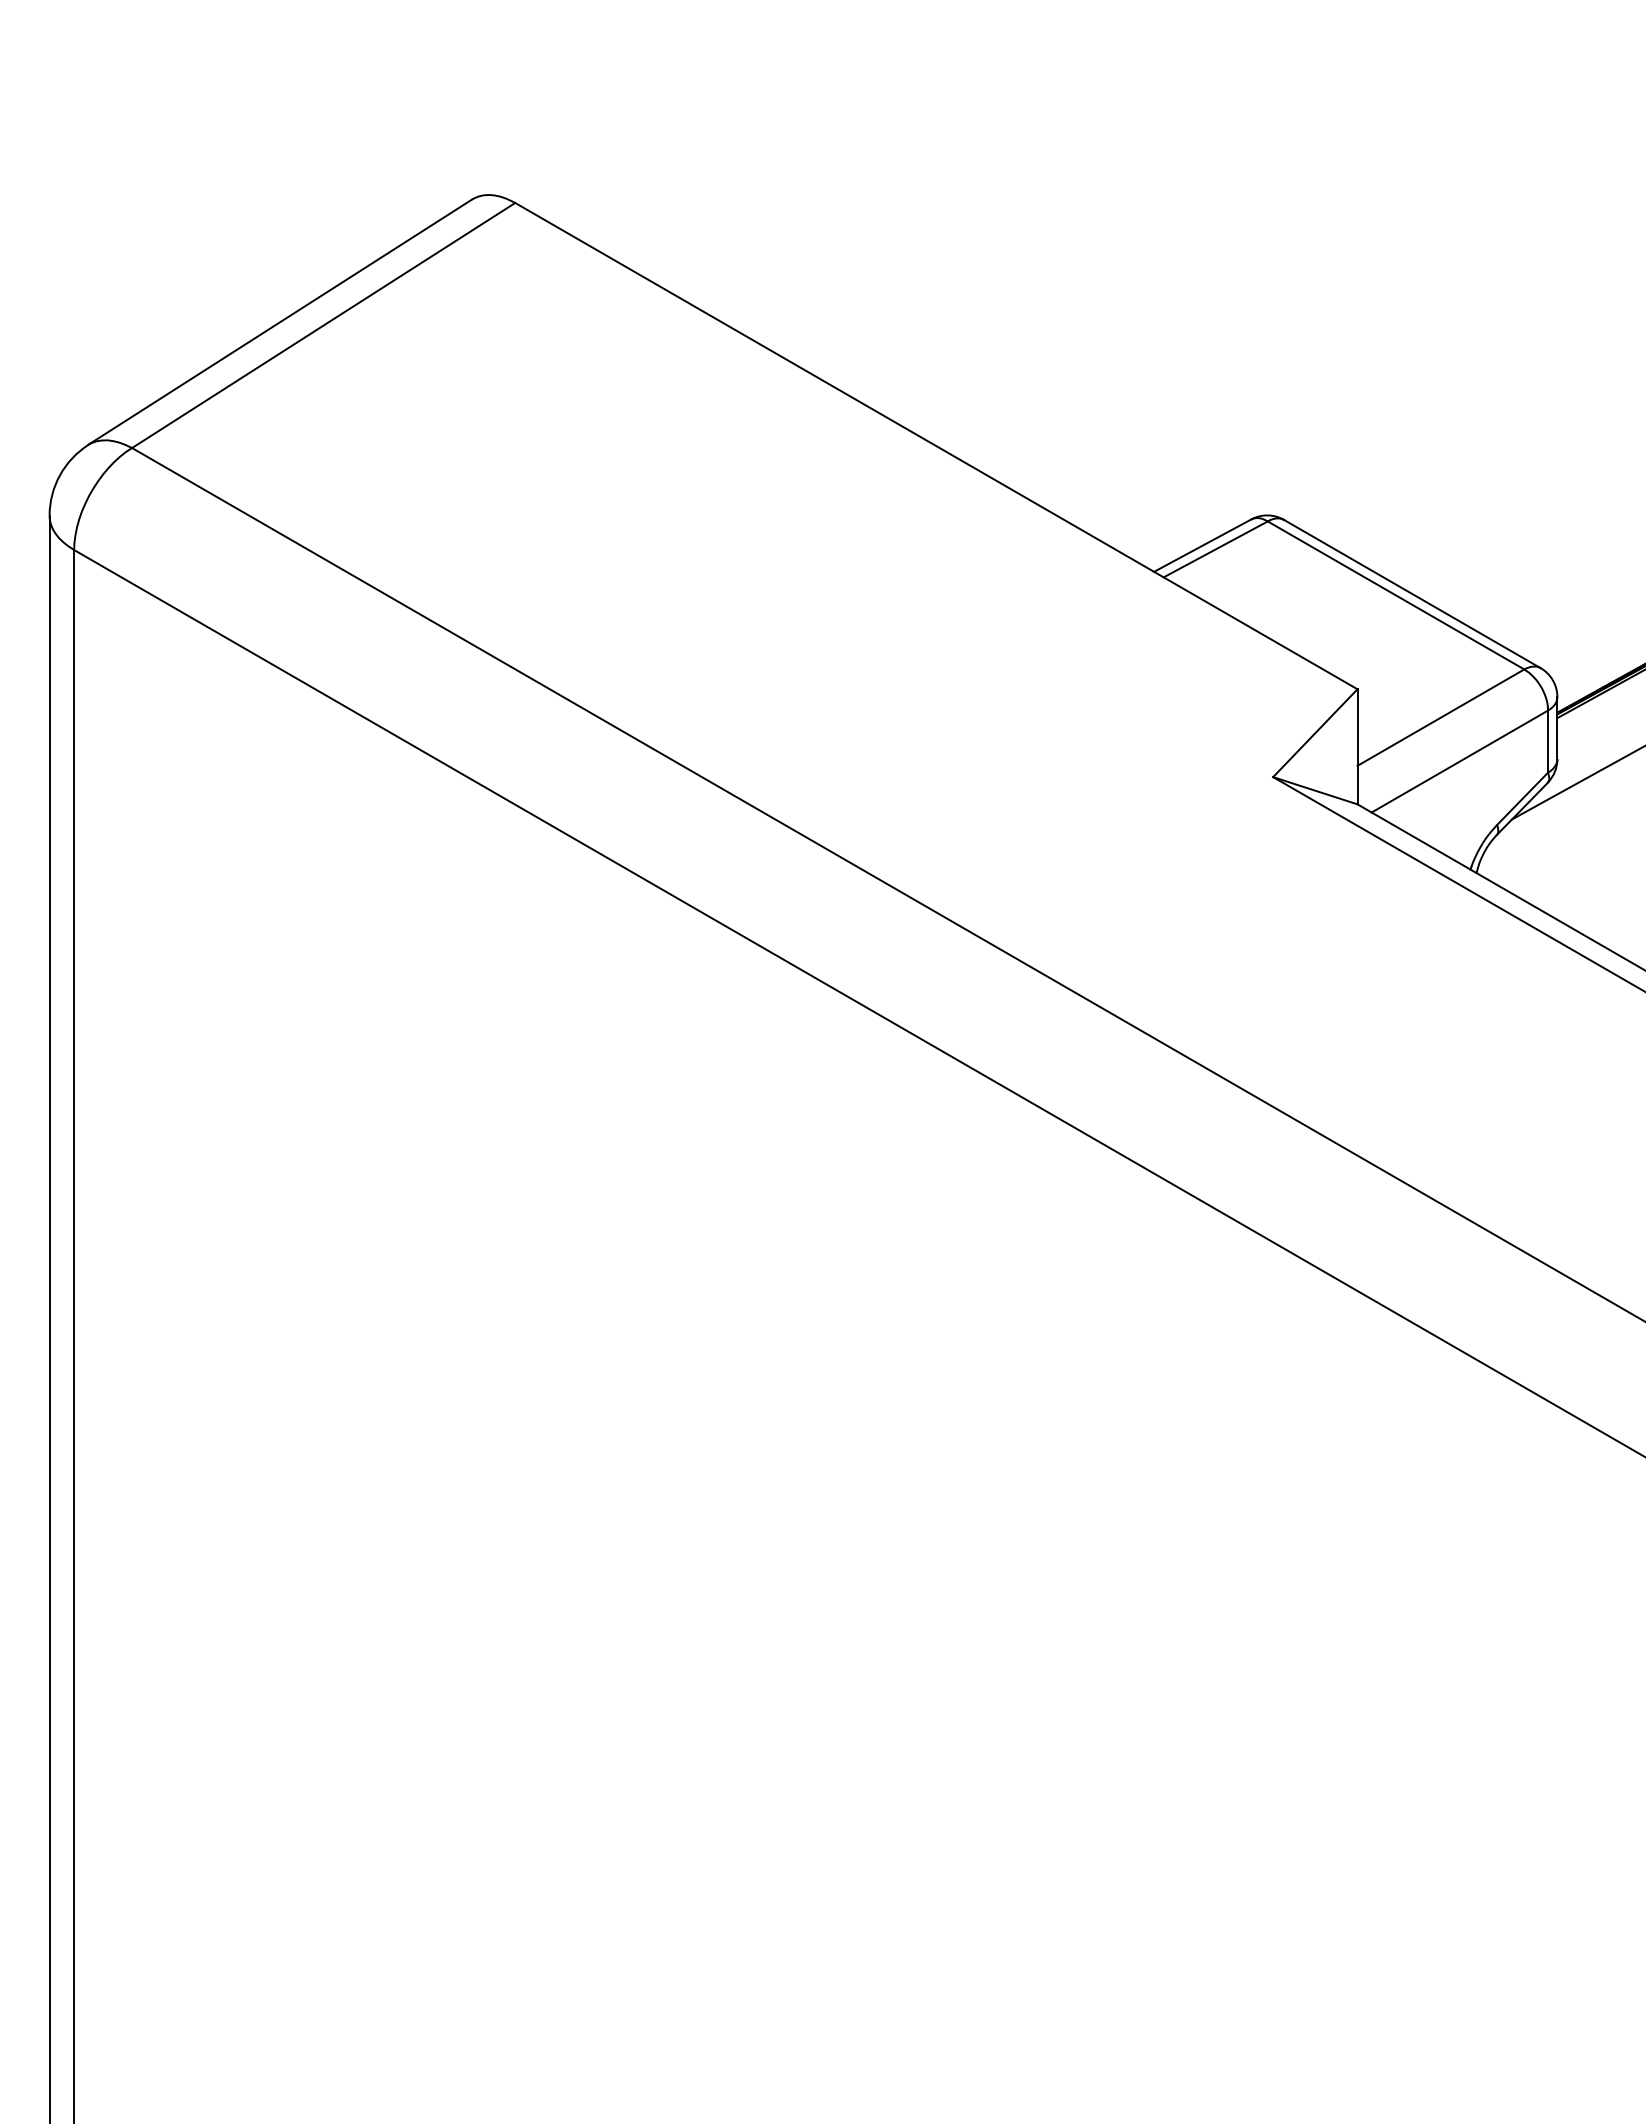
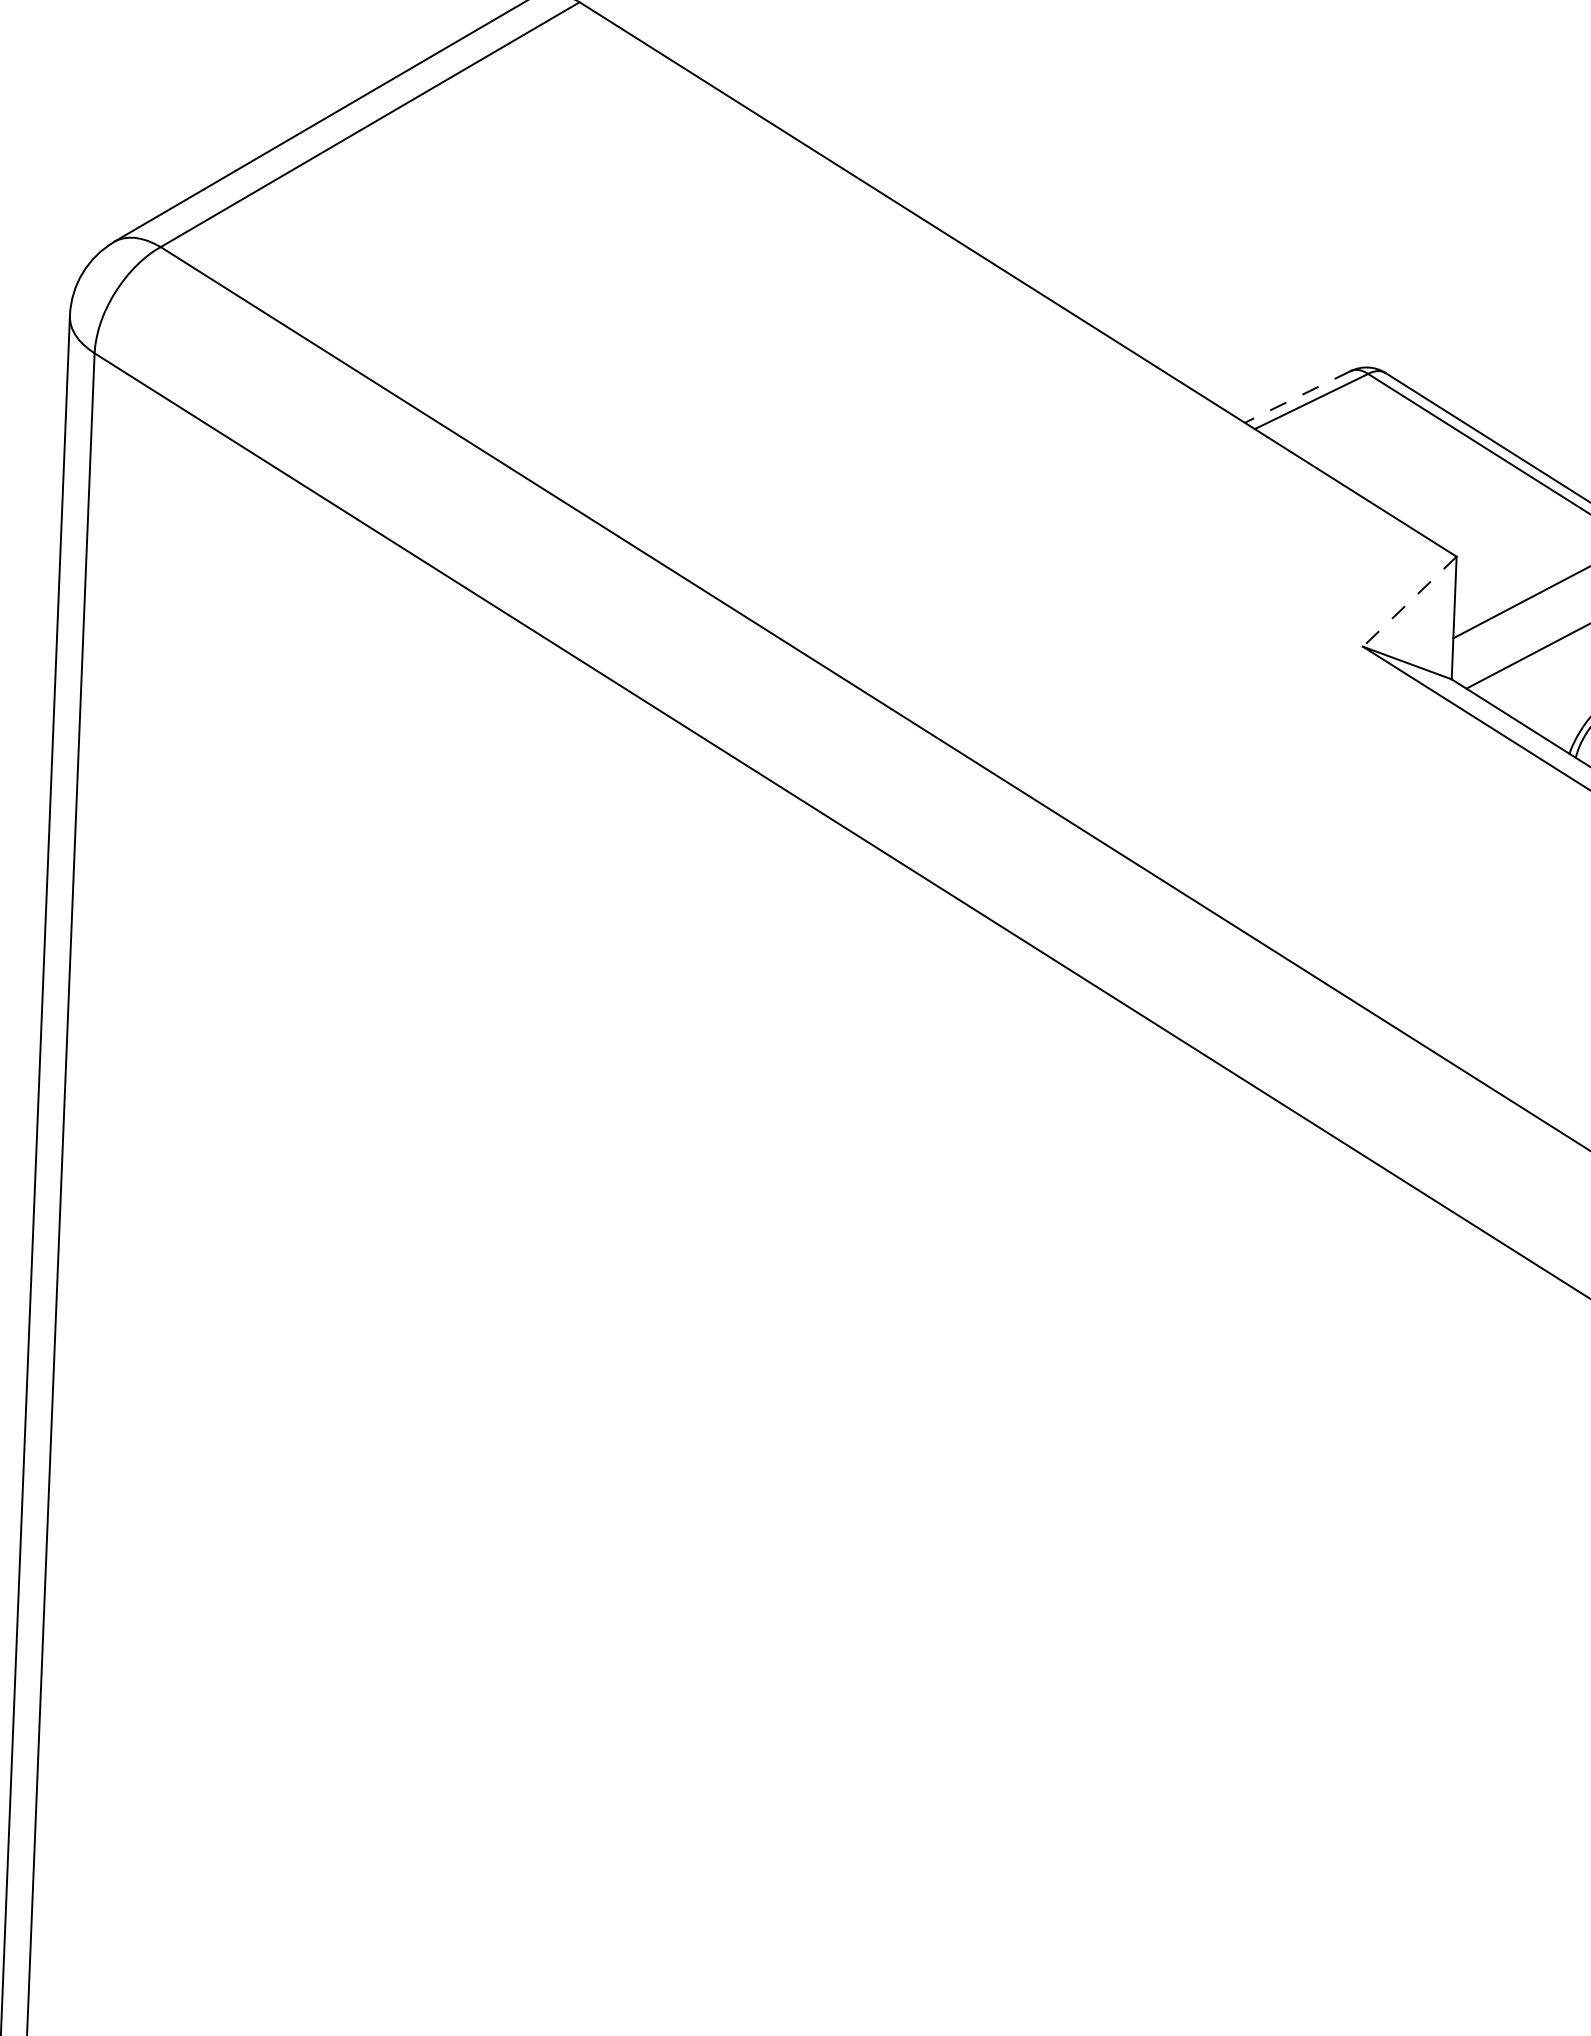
line: (1202, 545) -> (1297, 396), solid -> dashed
line: (1315, 733) -> (1409, 602), solid -> dashed

